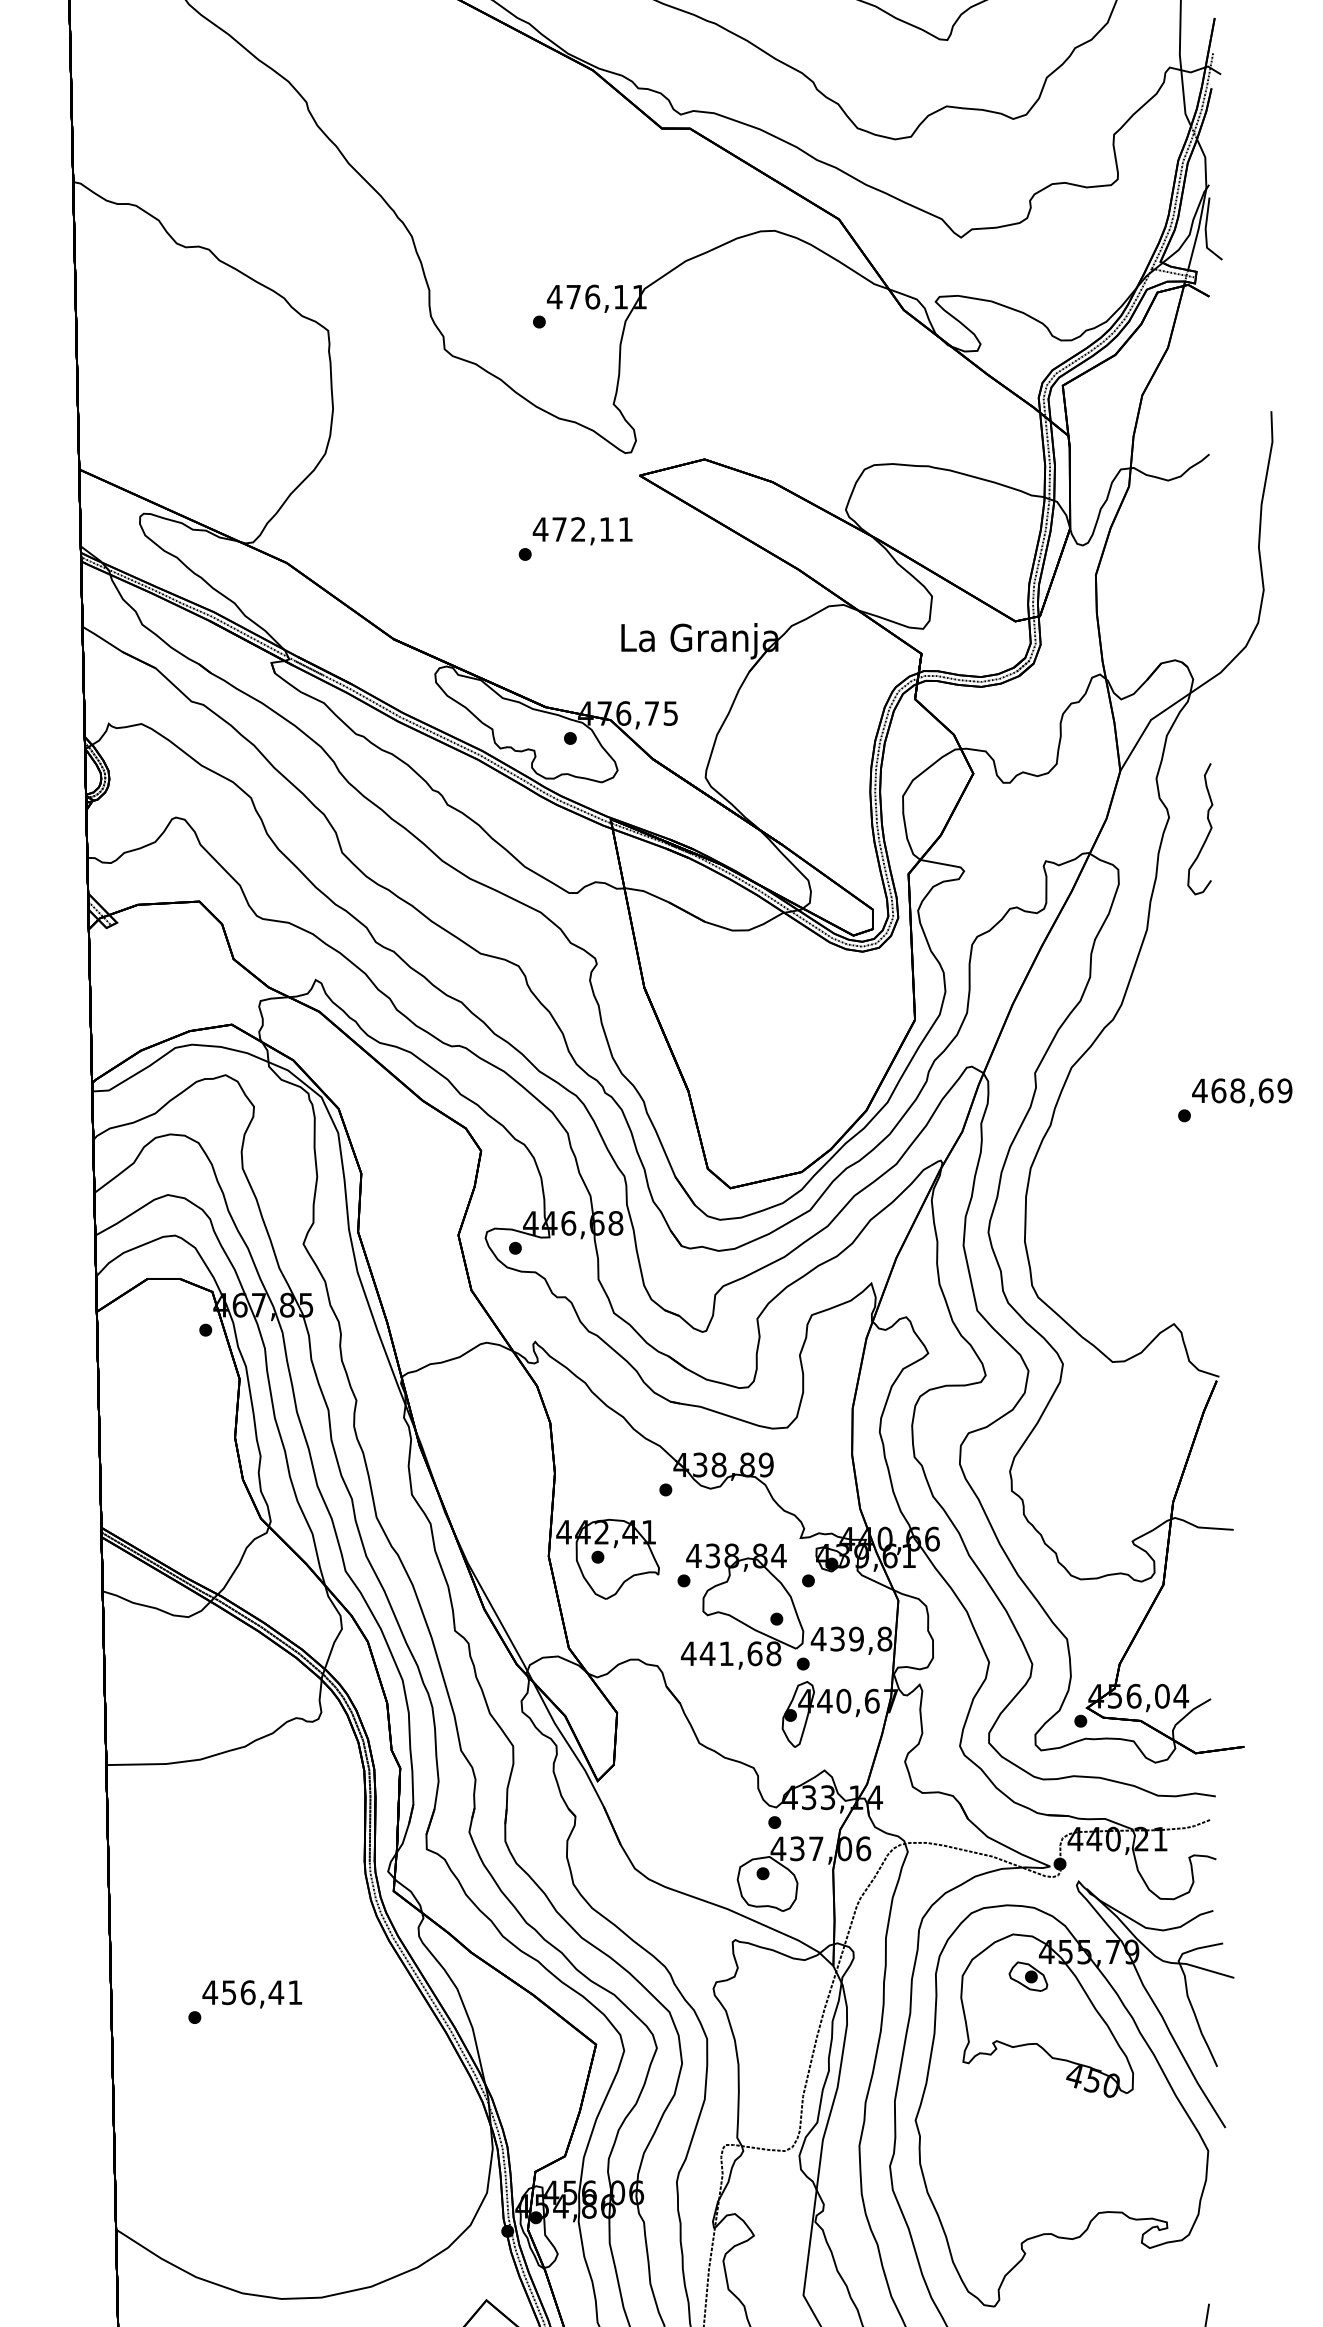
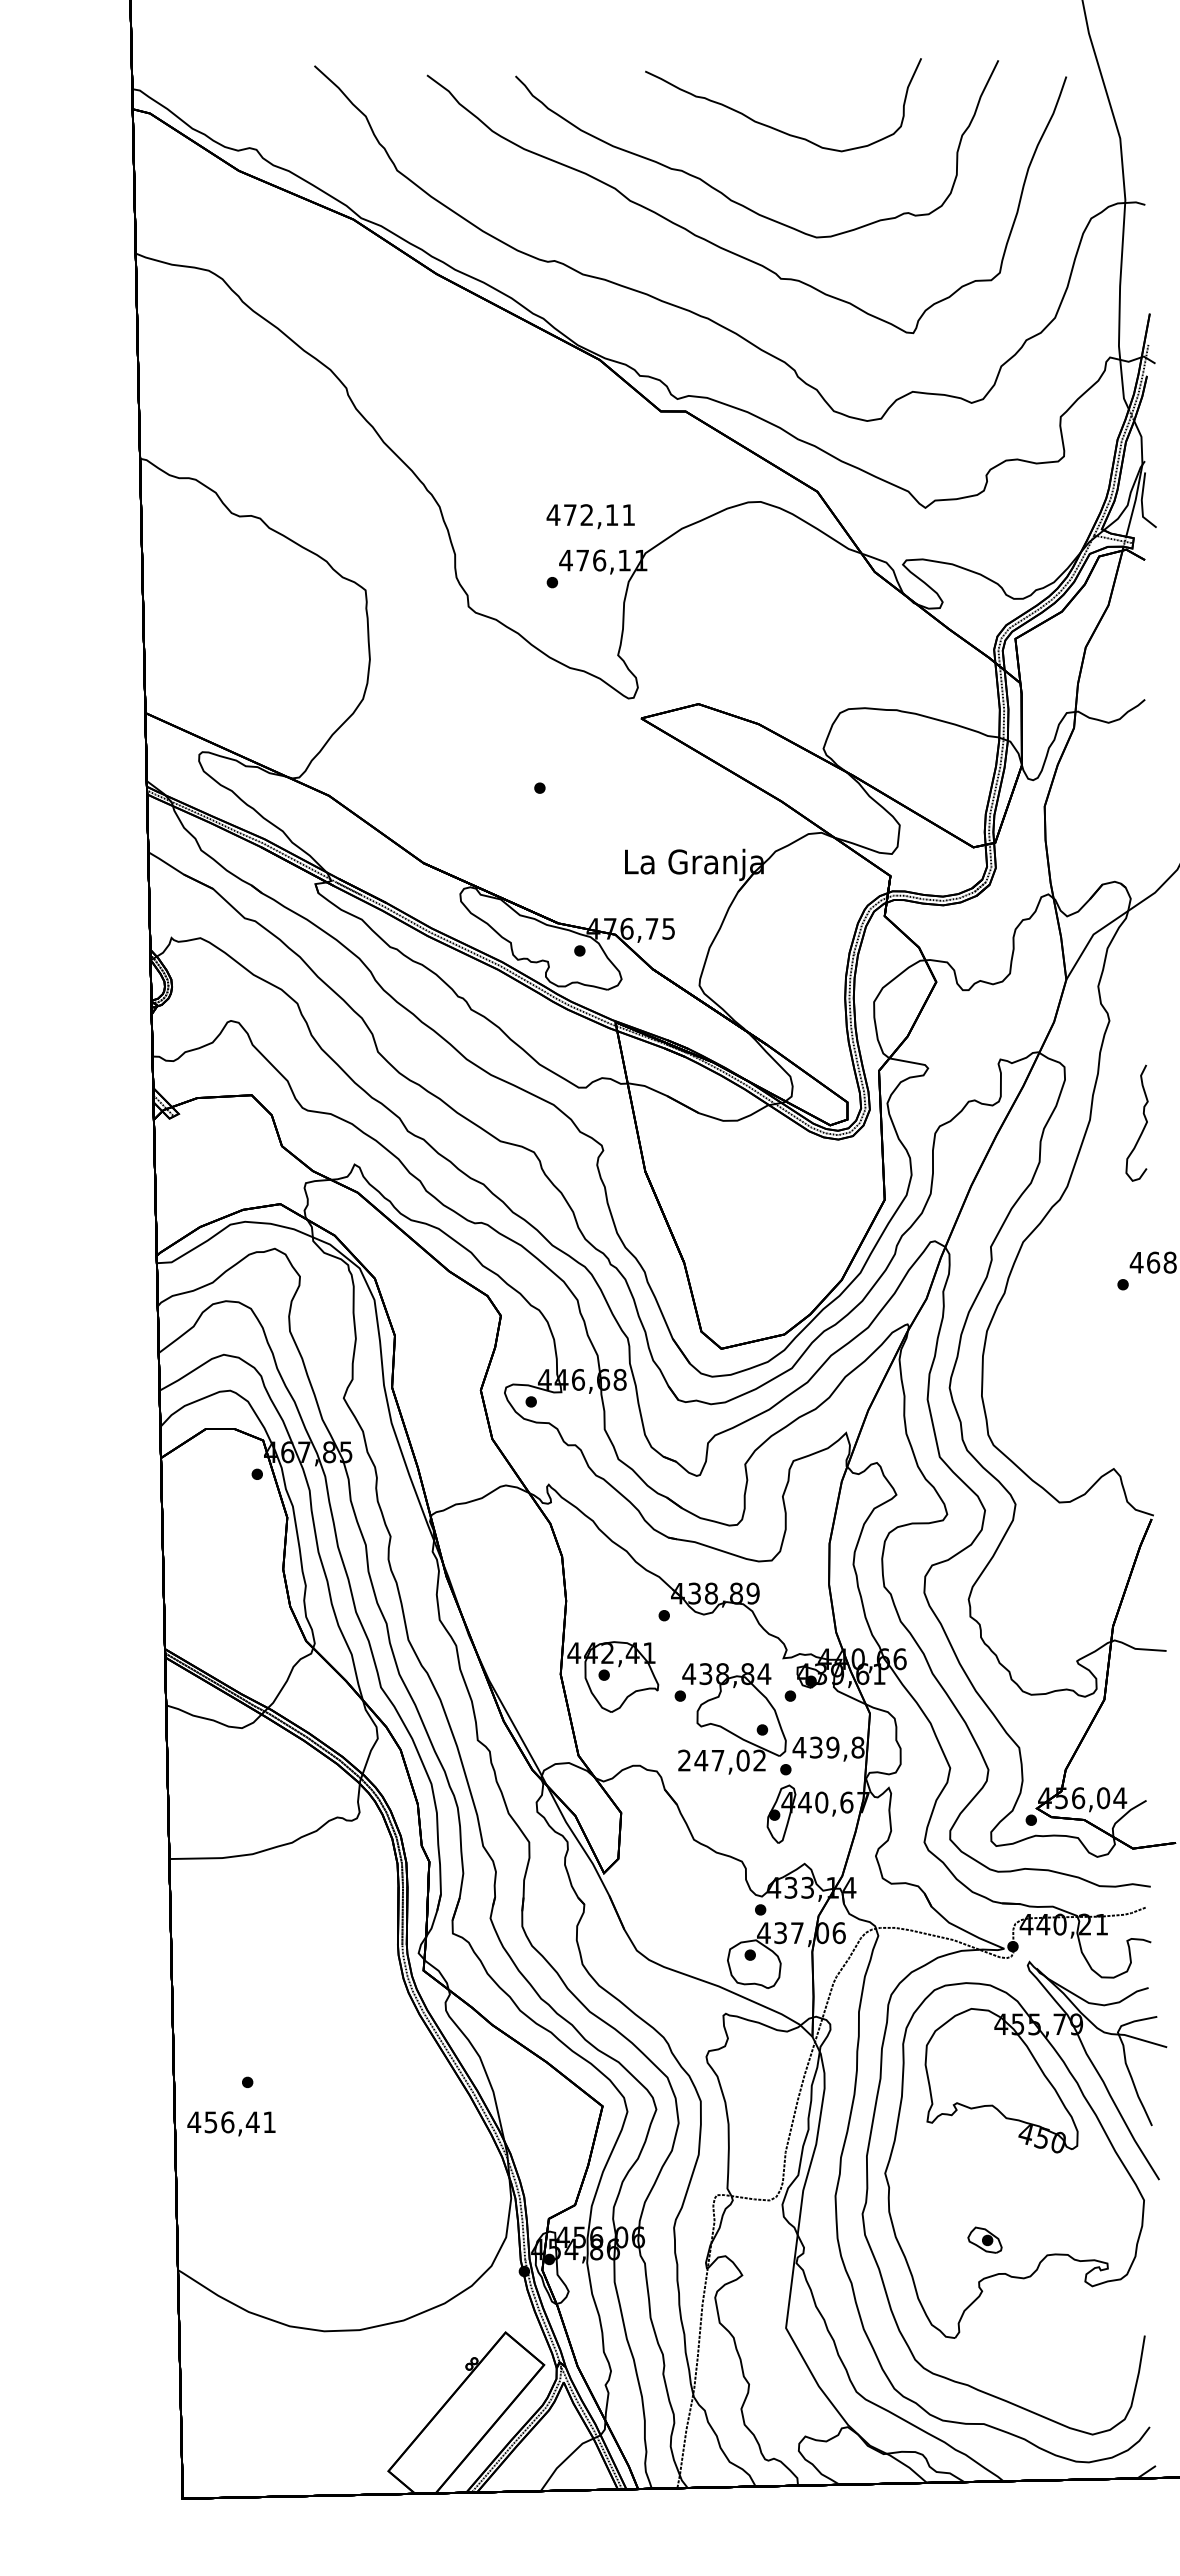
text: (582, 531) -> (590, 516), moved
curve: (1208, 831) -> (1144, 1125), moved
text: (730, 1653) -> (721, 1760), 441,68 -> 247,02
part: (1027, 1975) -> (984, 2239), moved
text: (252, 1993) -> (231, 2123), moved

